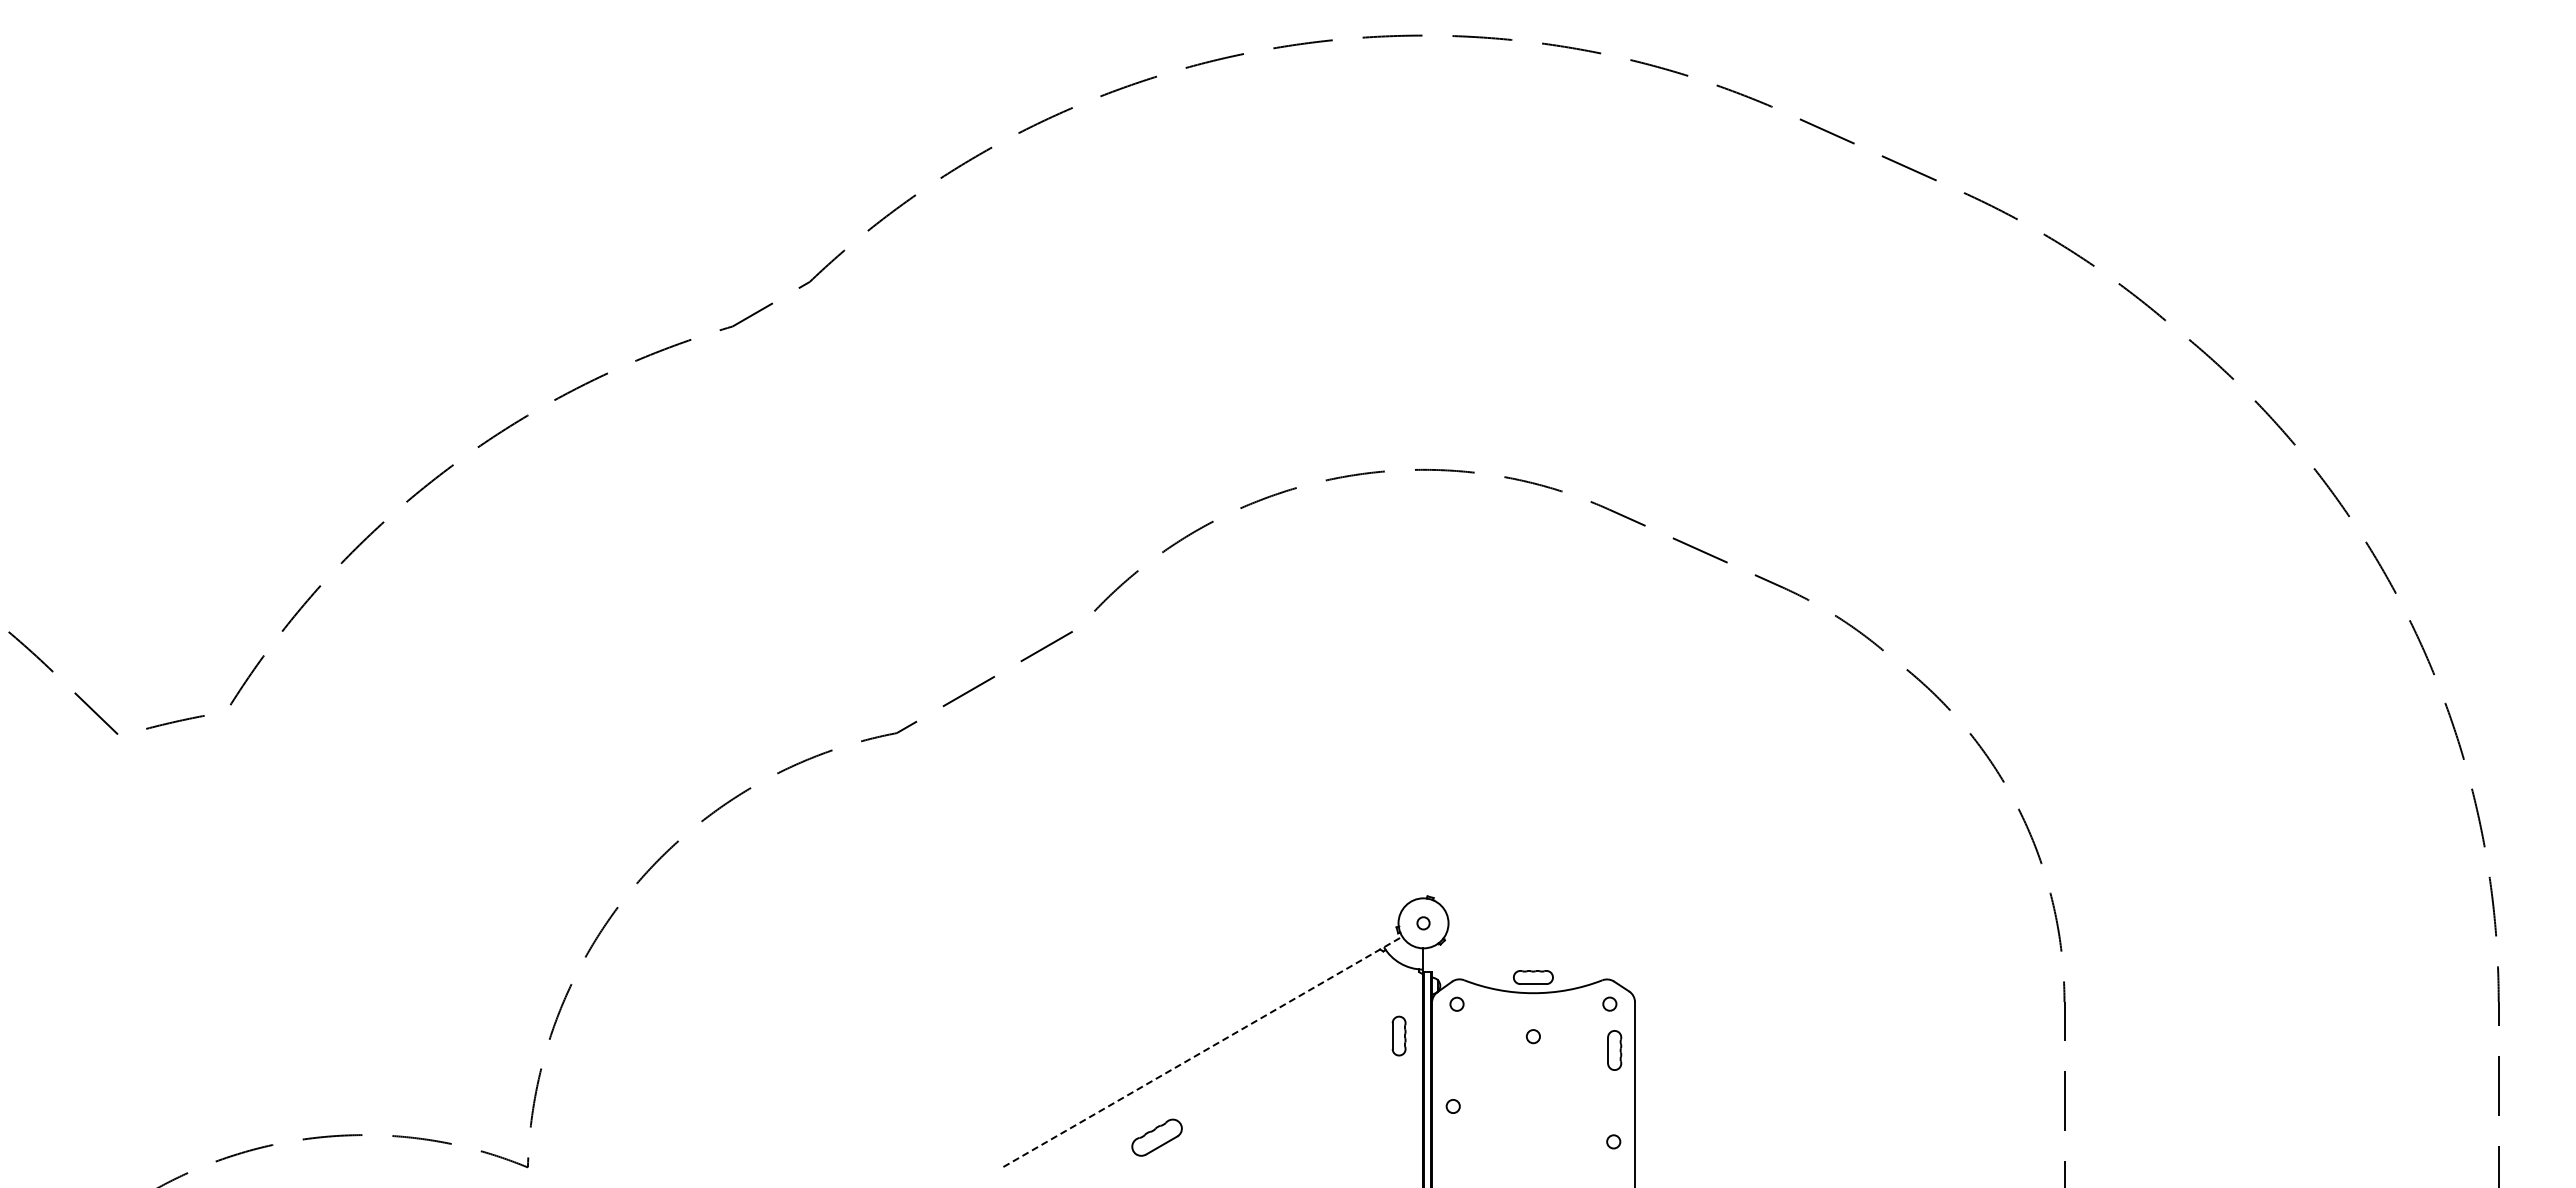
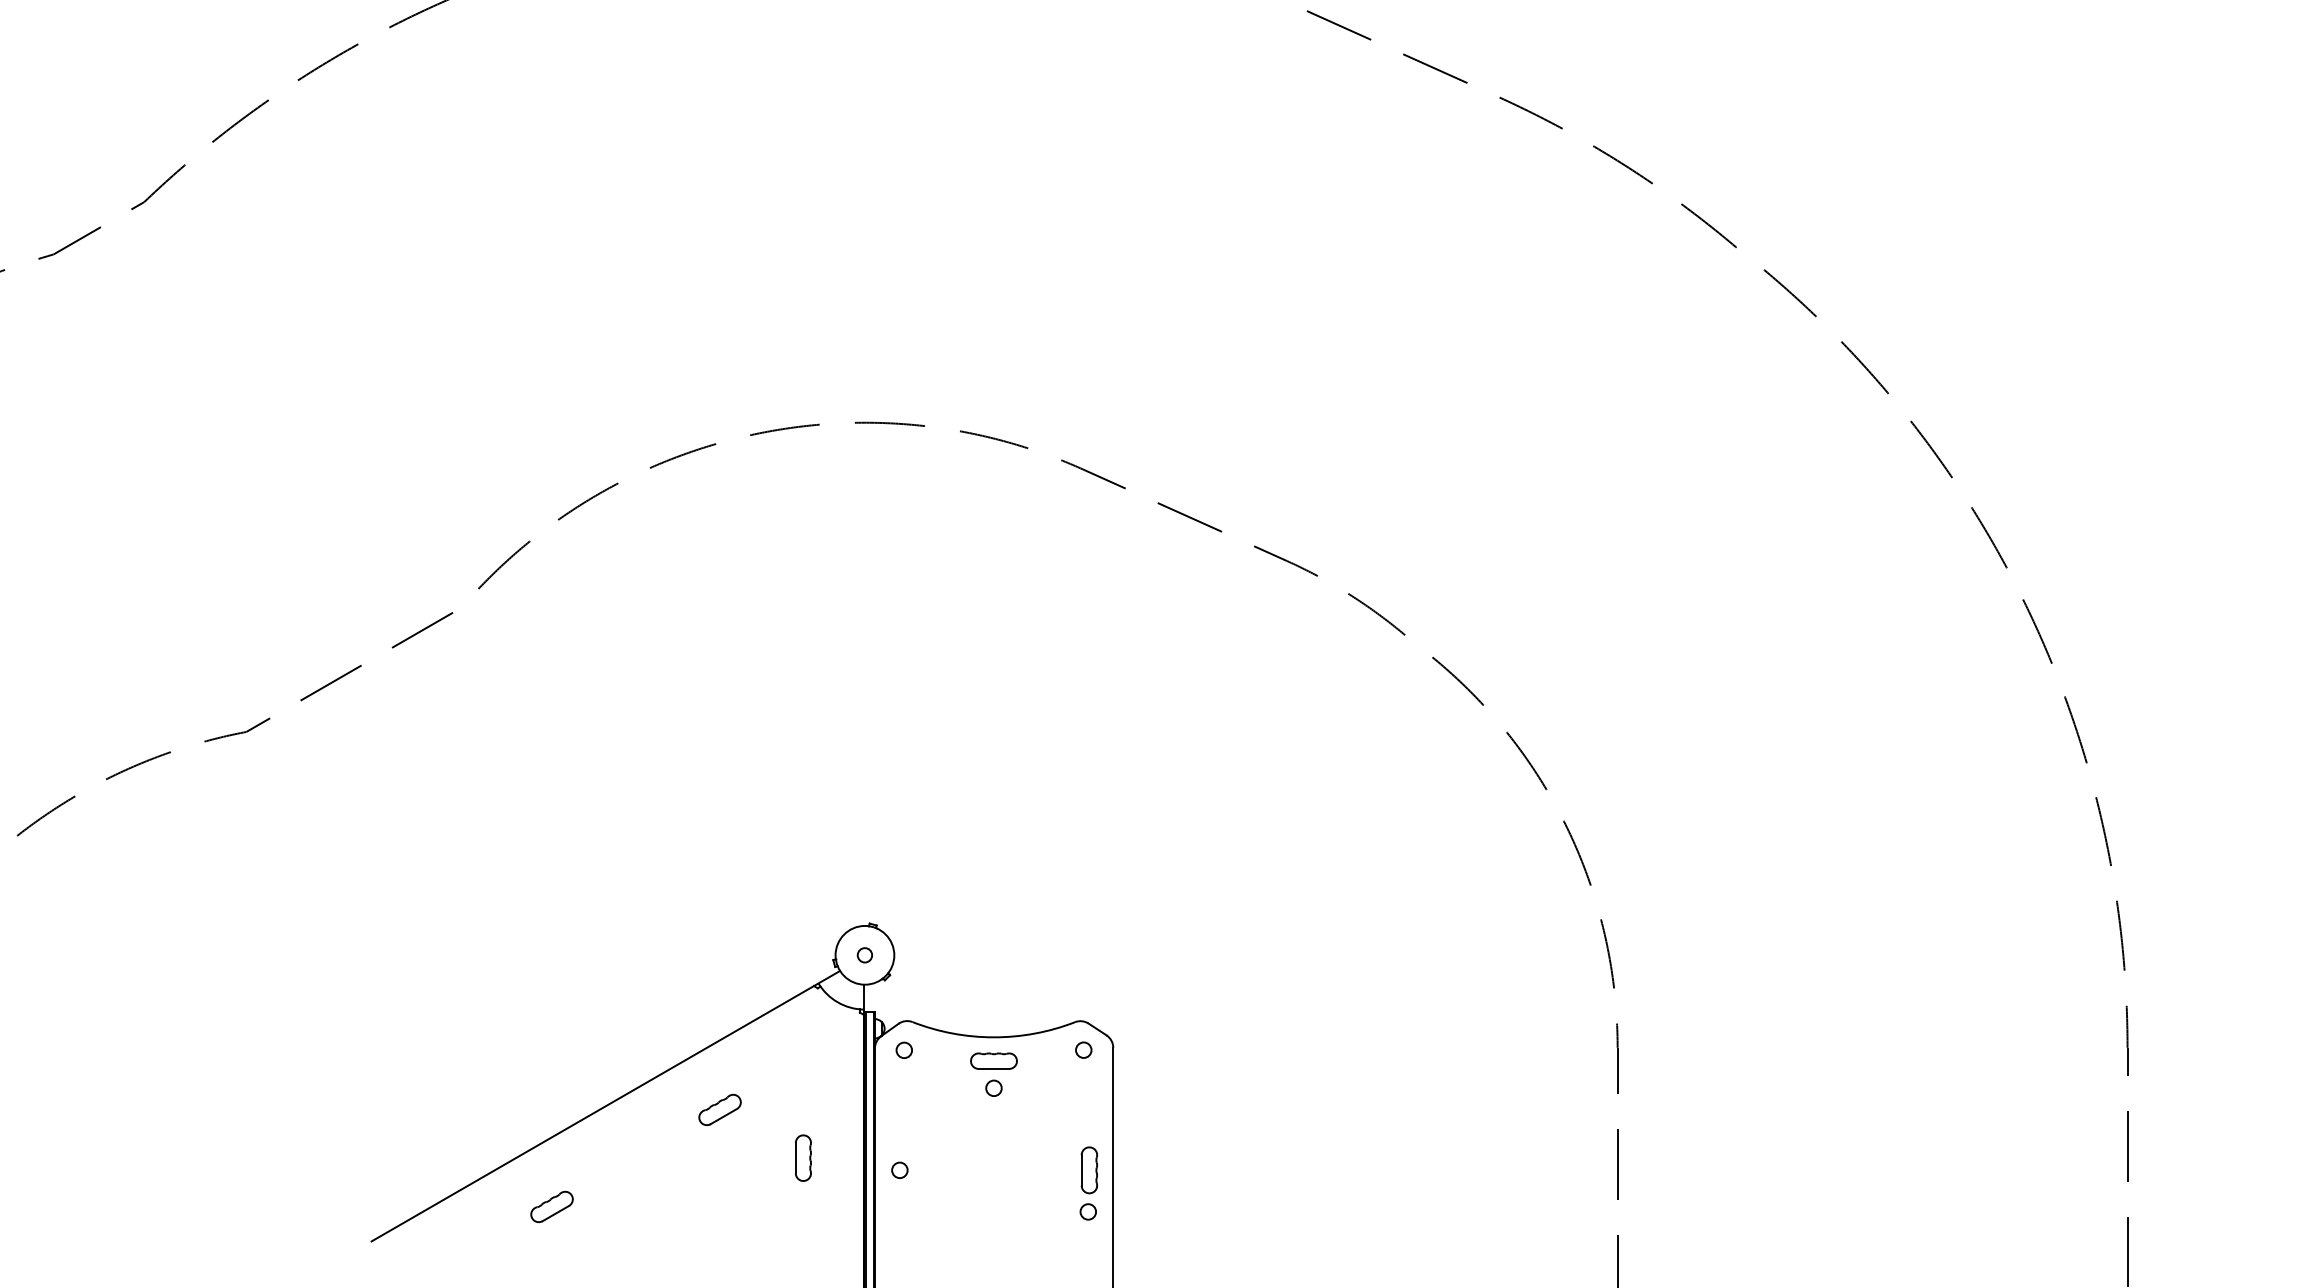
part: (1533, 977) -> (994, 1061), moved
part: (1398, 1035) -> (802, 1157), moved
part: (1614, 1050) -> (1089, 1170), moved
line: (1203, 1051) -> (606, 1105), dashed -> solid
part: (1299, 1054) -> (719, 1109), added
part: (1156, 1137) -> (551, 1206), size x0.71

